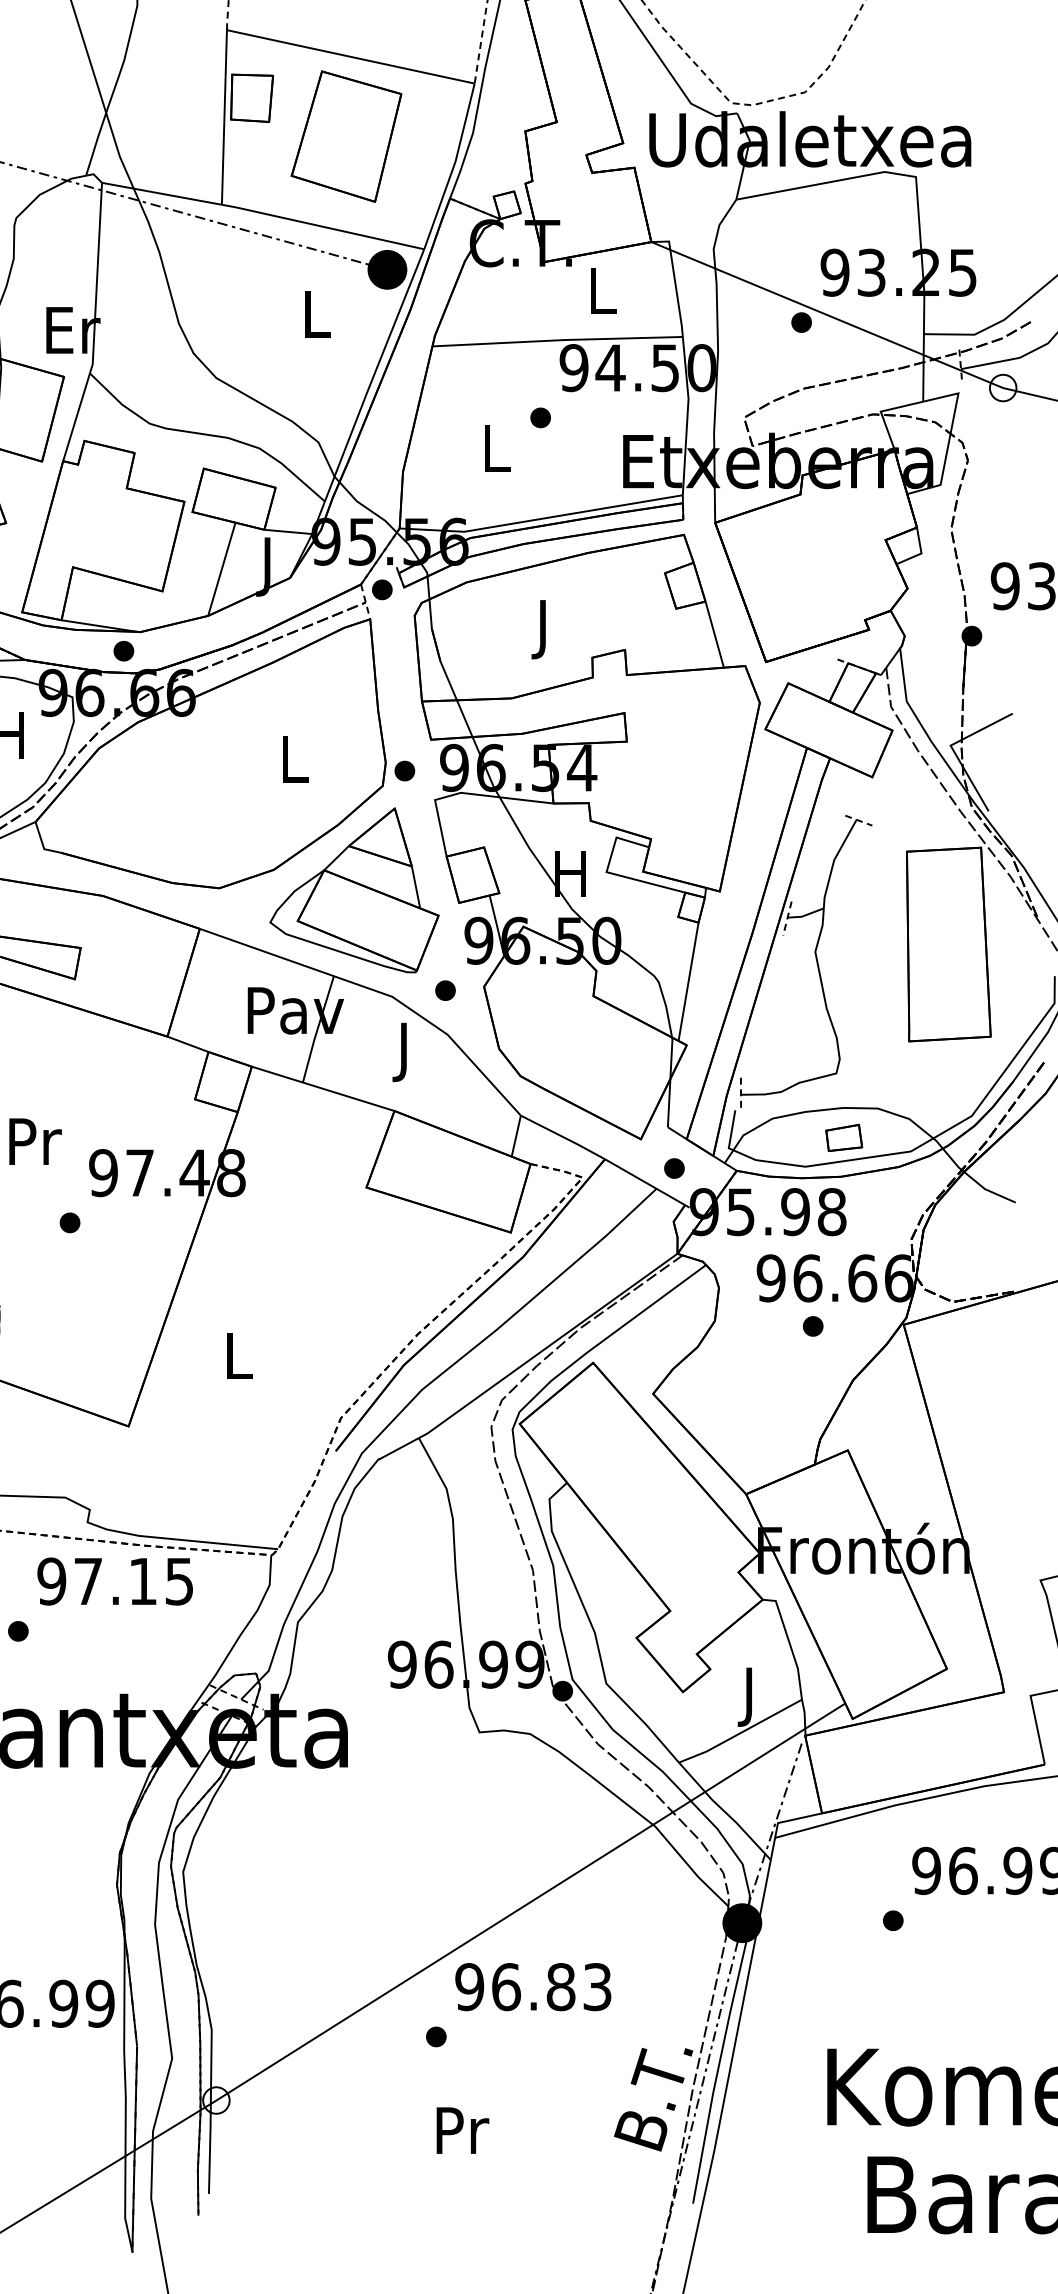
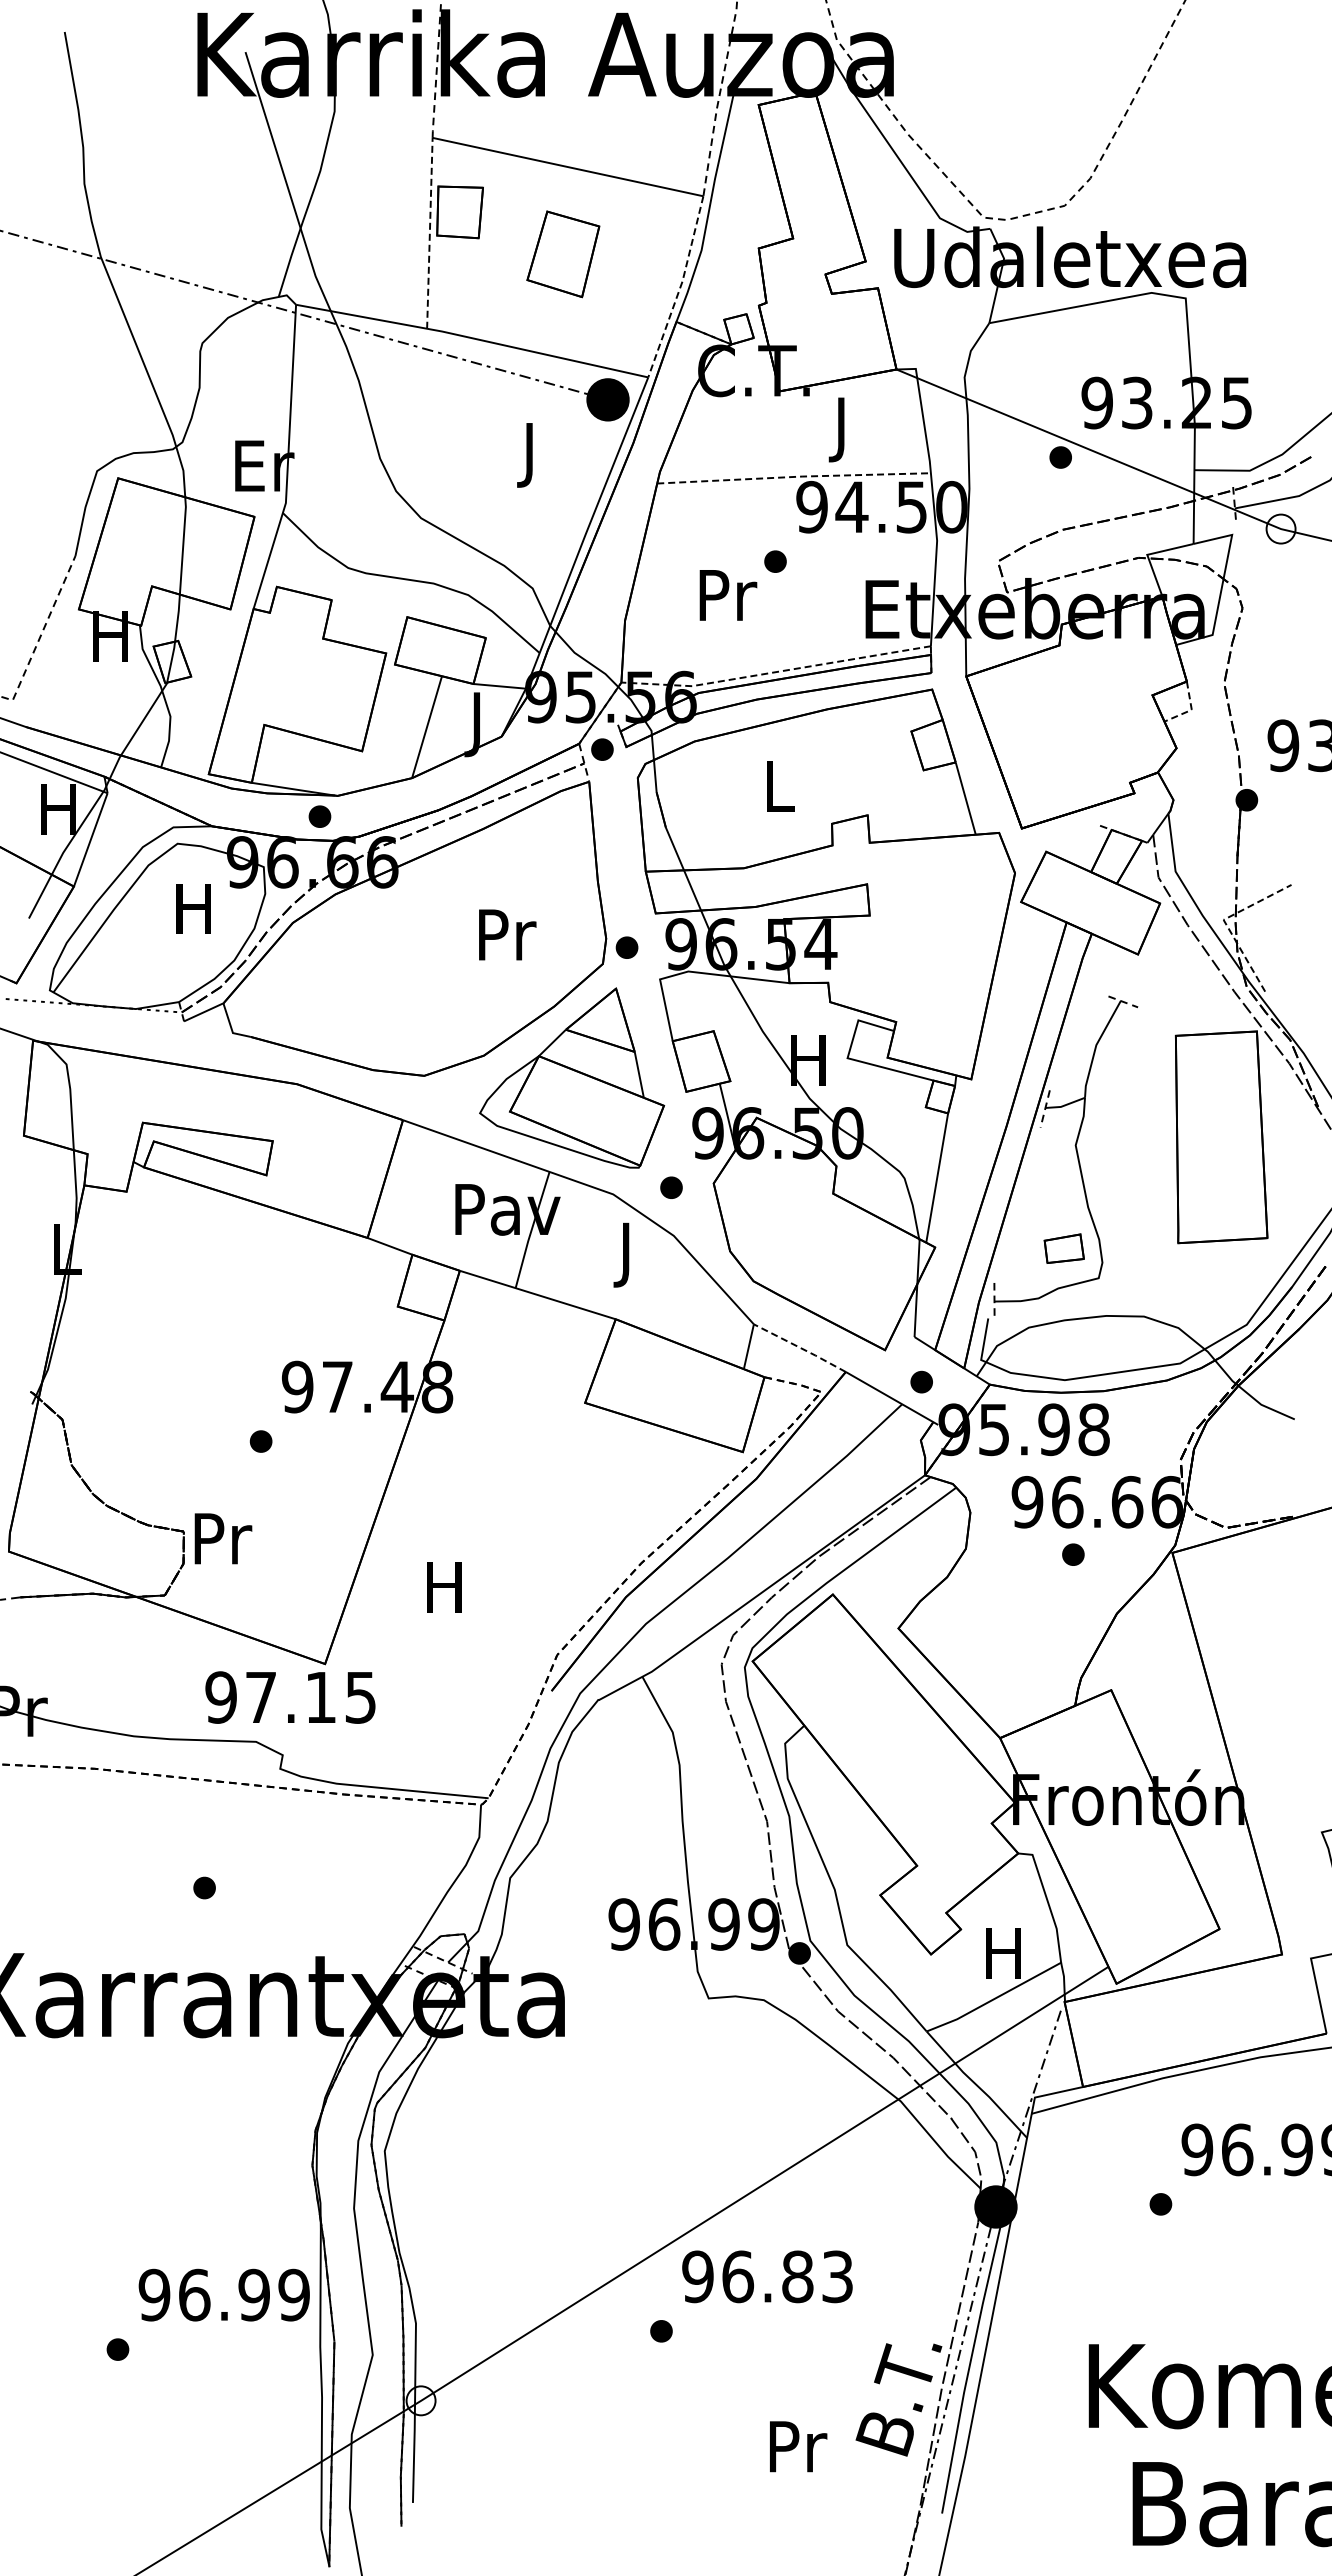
line: (224, 116) -> (429, 232), solid -> dashed
part: (346, 136) -> (563, 254), size x0.6
line: (453, 167) -> (680, 288), solid -> dashed
text: (601, 296) -> (842, 429), L -> J
text: (317, 320) -> (531, 455), L -> J
line: (558, 339) -> (795, 476), solid -> dashed
text: (497, 448) -> (728, 595), L -> Pr
line: (540, 519) -> (775, 672), solid -> dashed
line: (921, 553) -> (1191, 709), solid -> dashed
text: (544, 629) -> (779, 792), J -> L
line: (951, 747) -> (1224, 921), solid -> dashed
text: (295, 758) -> (507, 934), L -> Pr
line: (563, 1137) -> (800, 1348), solid -> dashed
part: (843, 1137) -> (1063, 1248), moved
text: (35, 1141) -> (223, 1538), moved
text: (237, 1356) -> (444, 1587), L -> H
text: (115, 1581) -> (290, 1697), moved
text: (749, 1696) -> (1003, 1959), J -> H
text: (462, 2130) -> (798, 2446), moved

